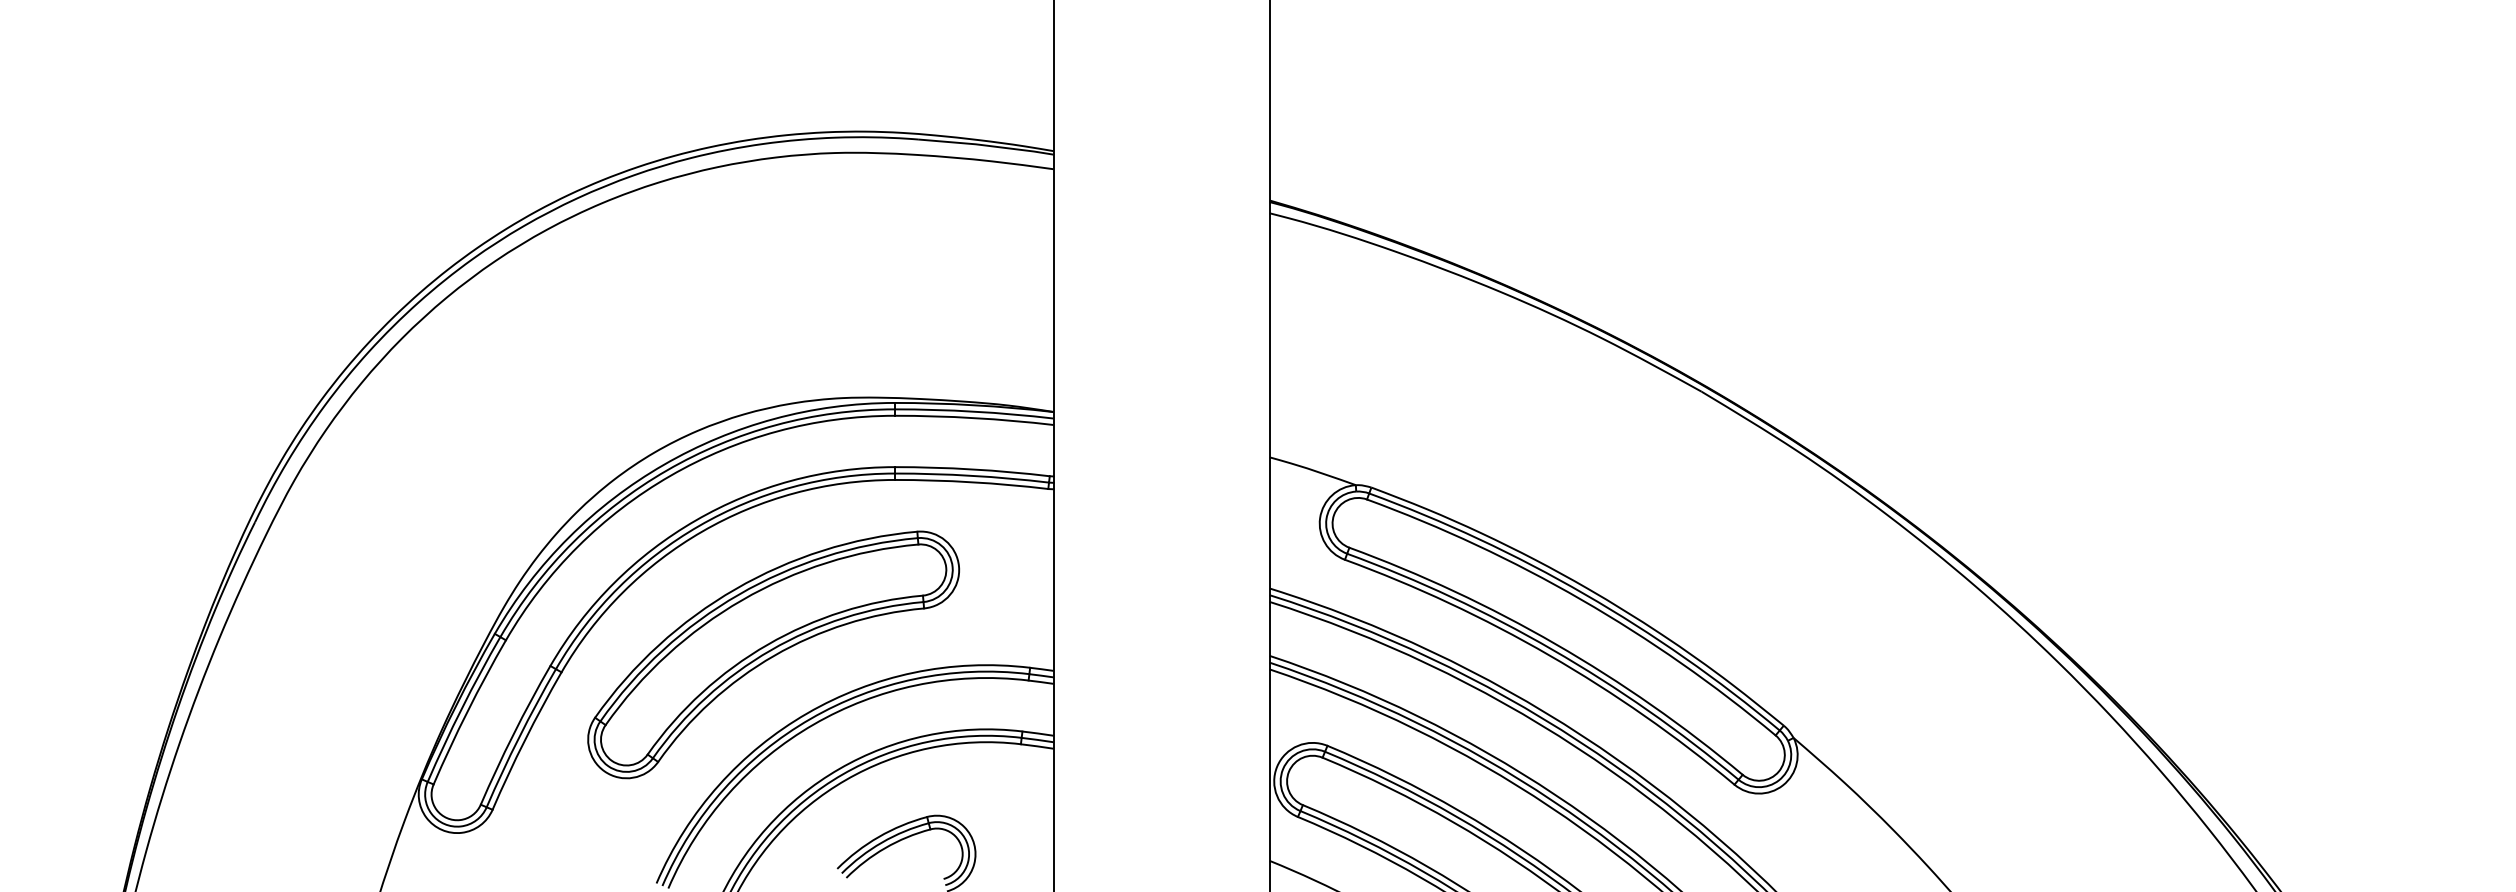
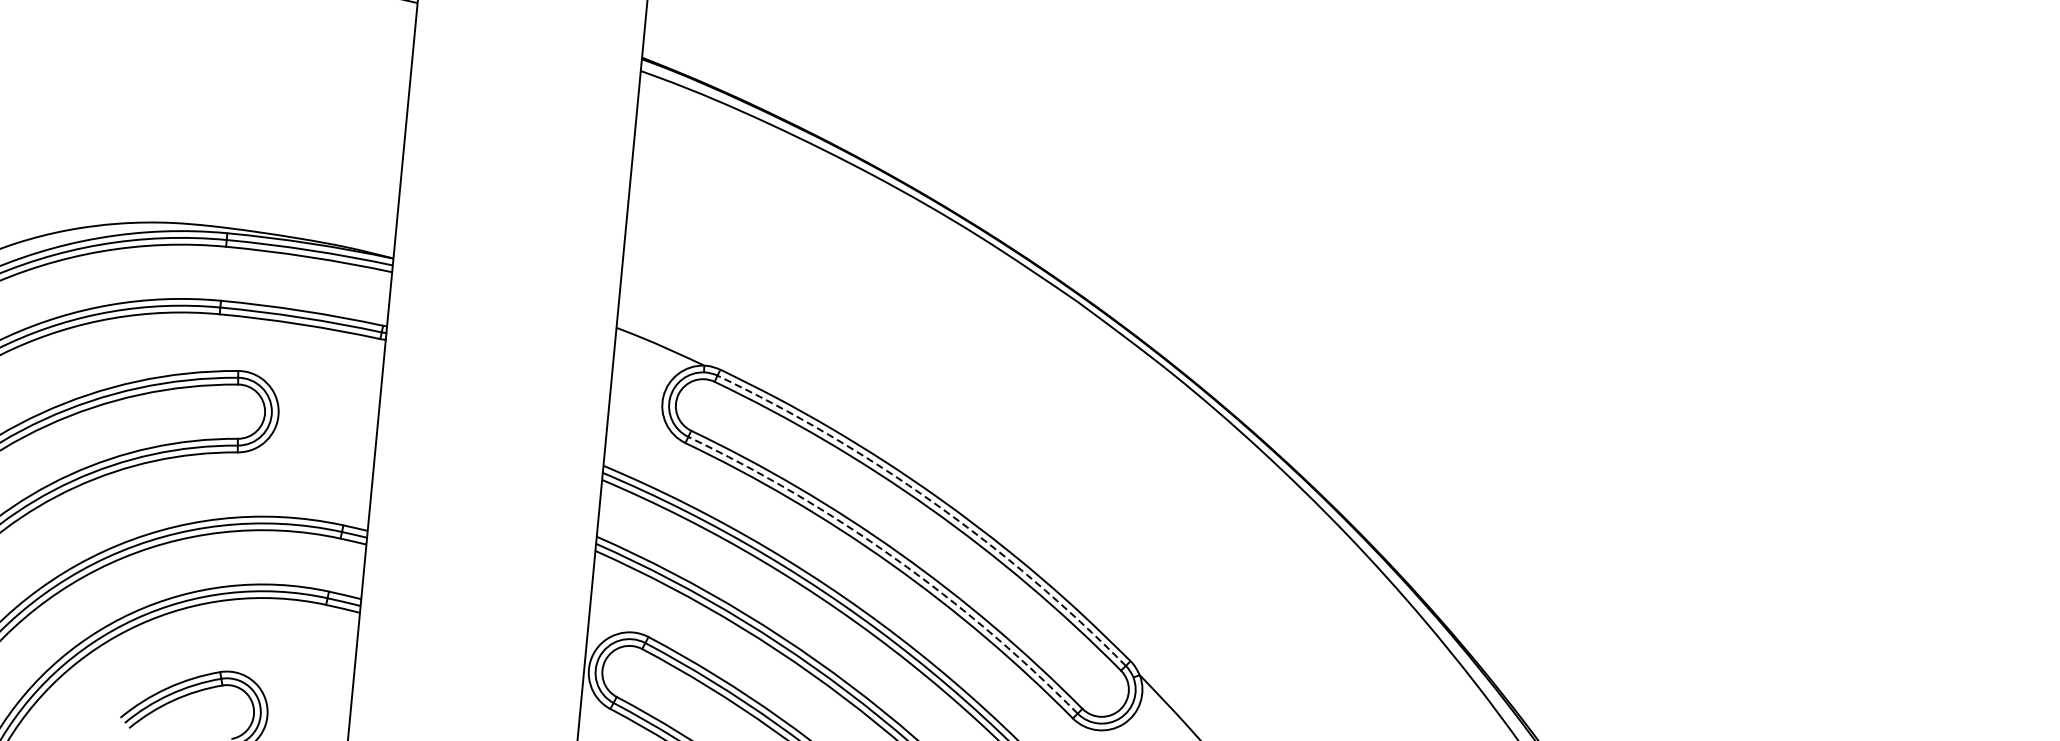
arc: (1584, 594) -> (933, 503), solid -> dashed
arc: (1552, 649) -> (894, 558), solid -> dashed

